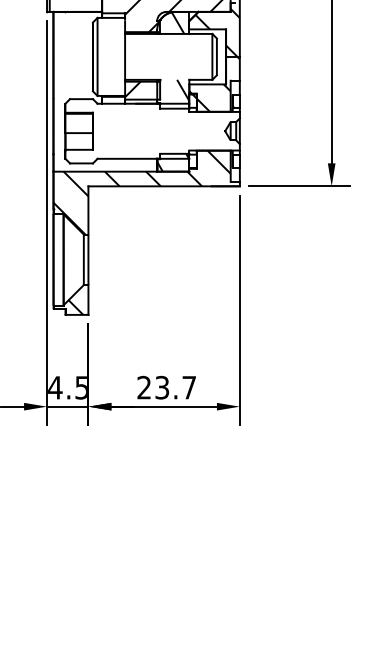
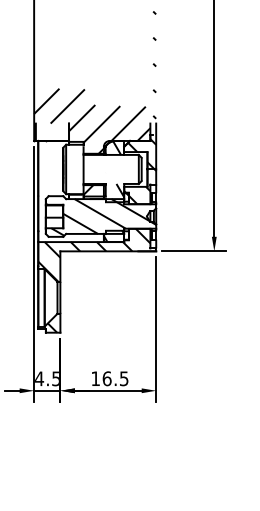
hatch: (151, 132) -> (100, 217), added
text: (166, 387) -> (109, 378), 23.7 -> 16.5

